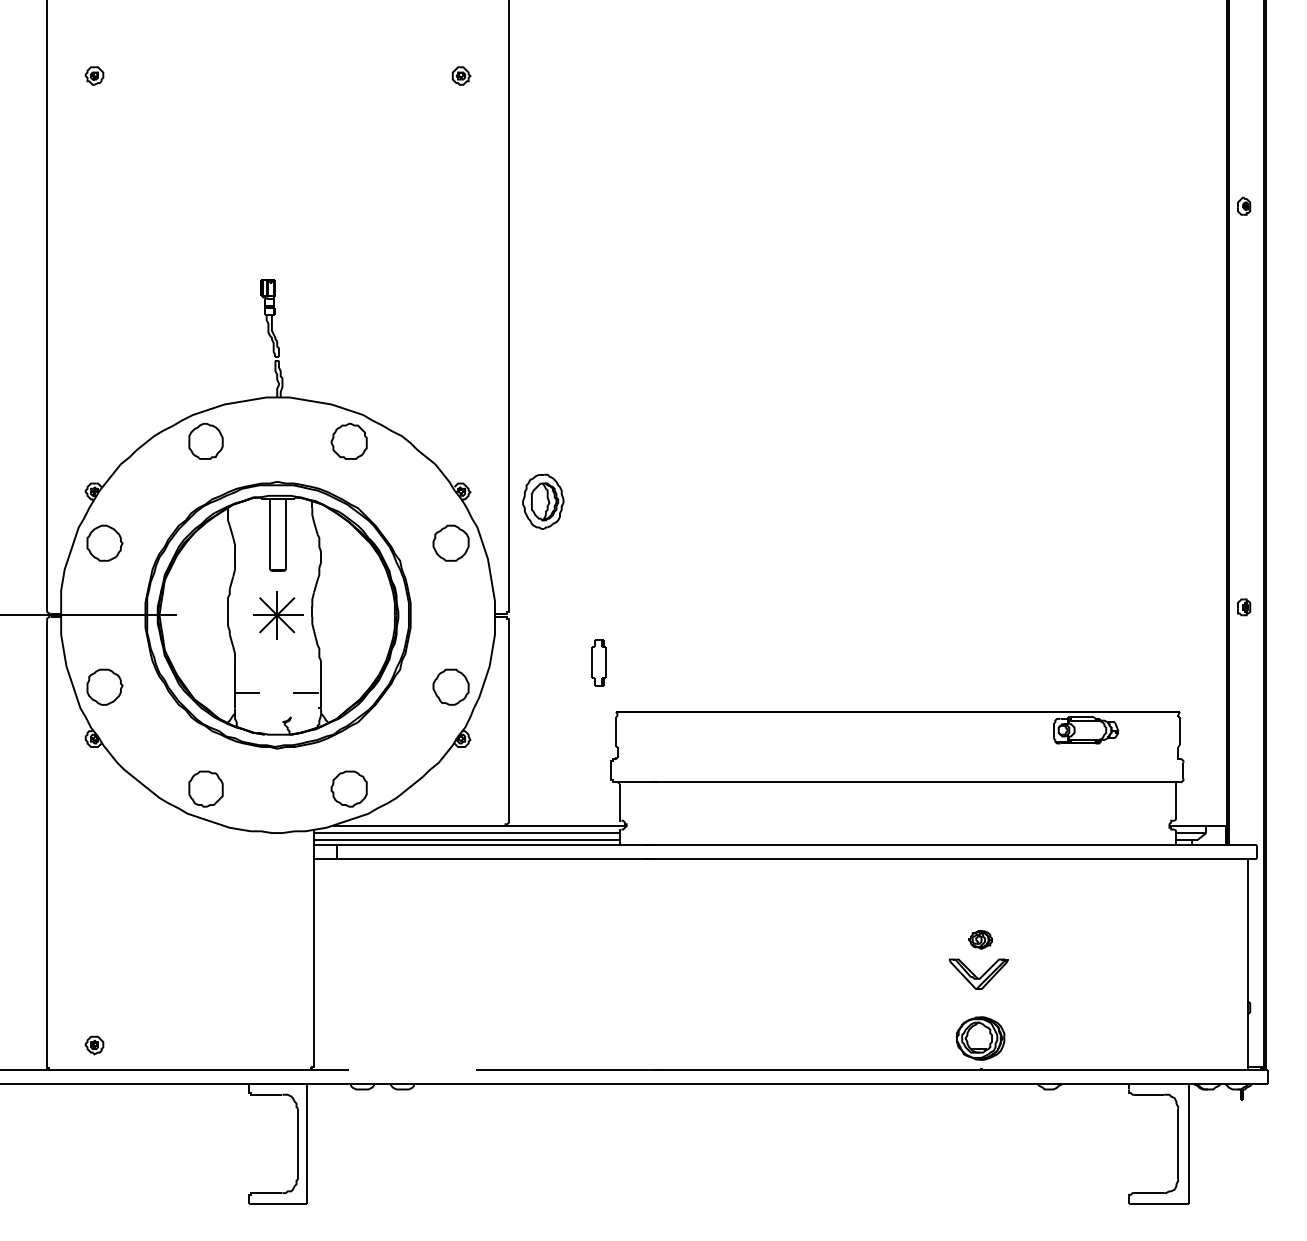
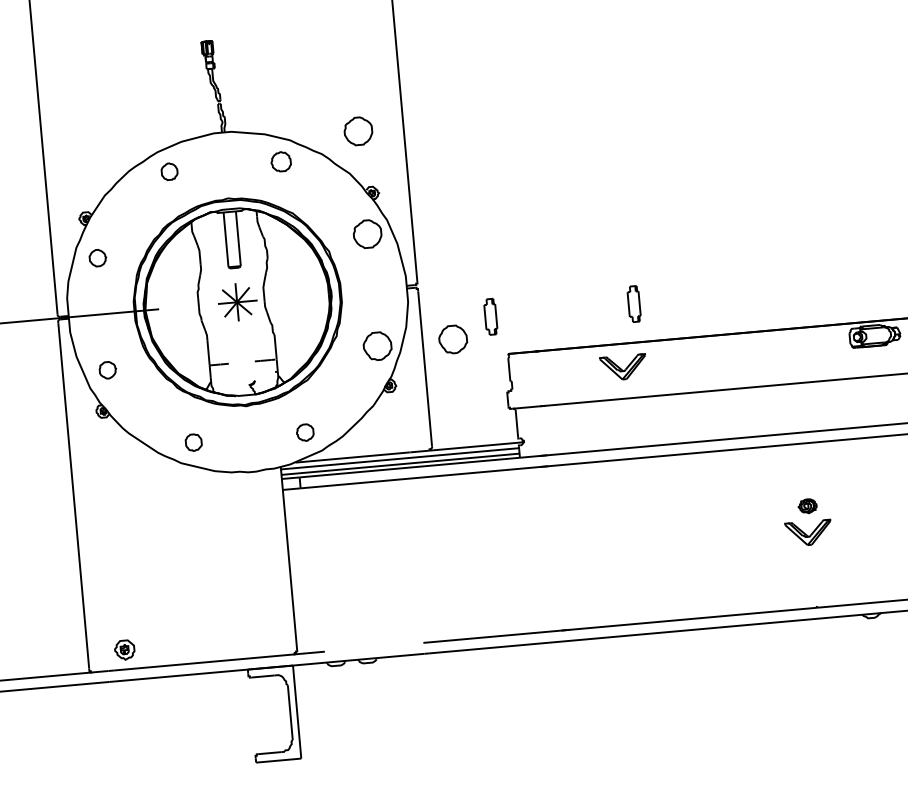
part: (450, 410) -> (357, 130), added
part: (205, 440) -> (169, 171), size x0.6
part: (348, 440) -> (280, 161), size x0.7
part: (543, 501) -> (436, 195), removed
part: (104, 542) -> (97, 257), size x0.6
part: (782, 662) -> (634, 303), added
part: (104, 686) -> (107, 369), size x0.6
part: (547, 686) -> (452, 339), added
part: (761, 741) -> (623, 366), added
part: (205, 788) -> (193, 442), size x0.6
part: (348, 788) -> (304, 432), size x0.6
part: (980, 1038) -> (814, 583), removed
part: (94, 1045) -> (124, 650), size x1.4

